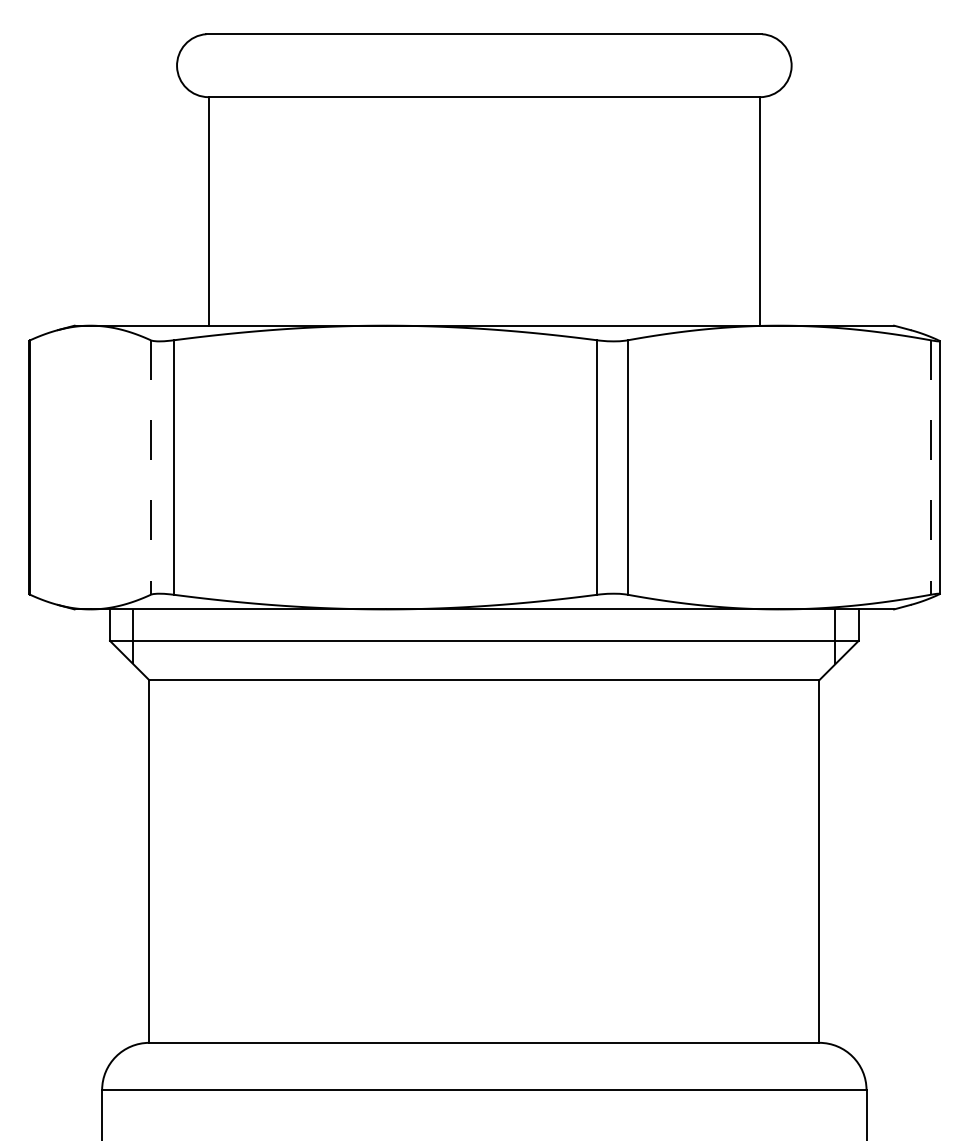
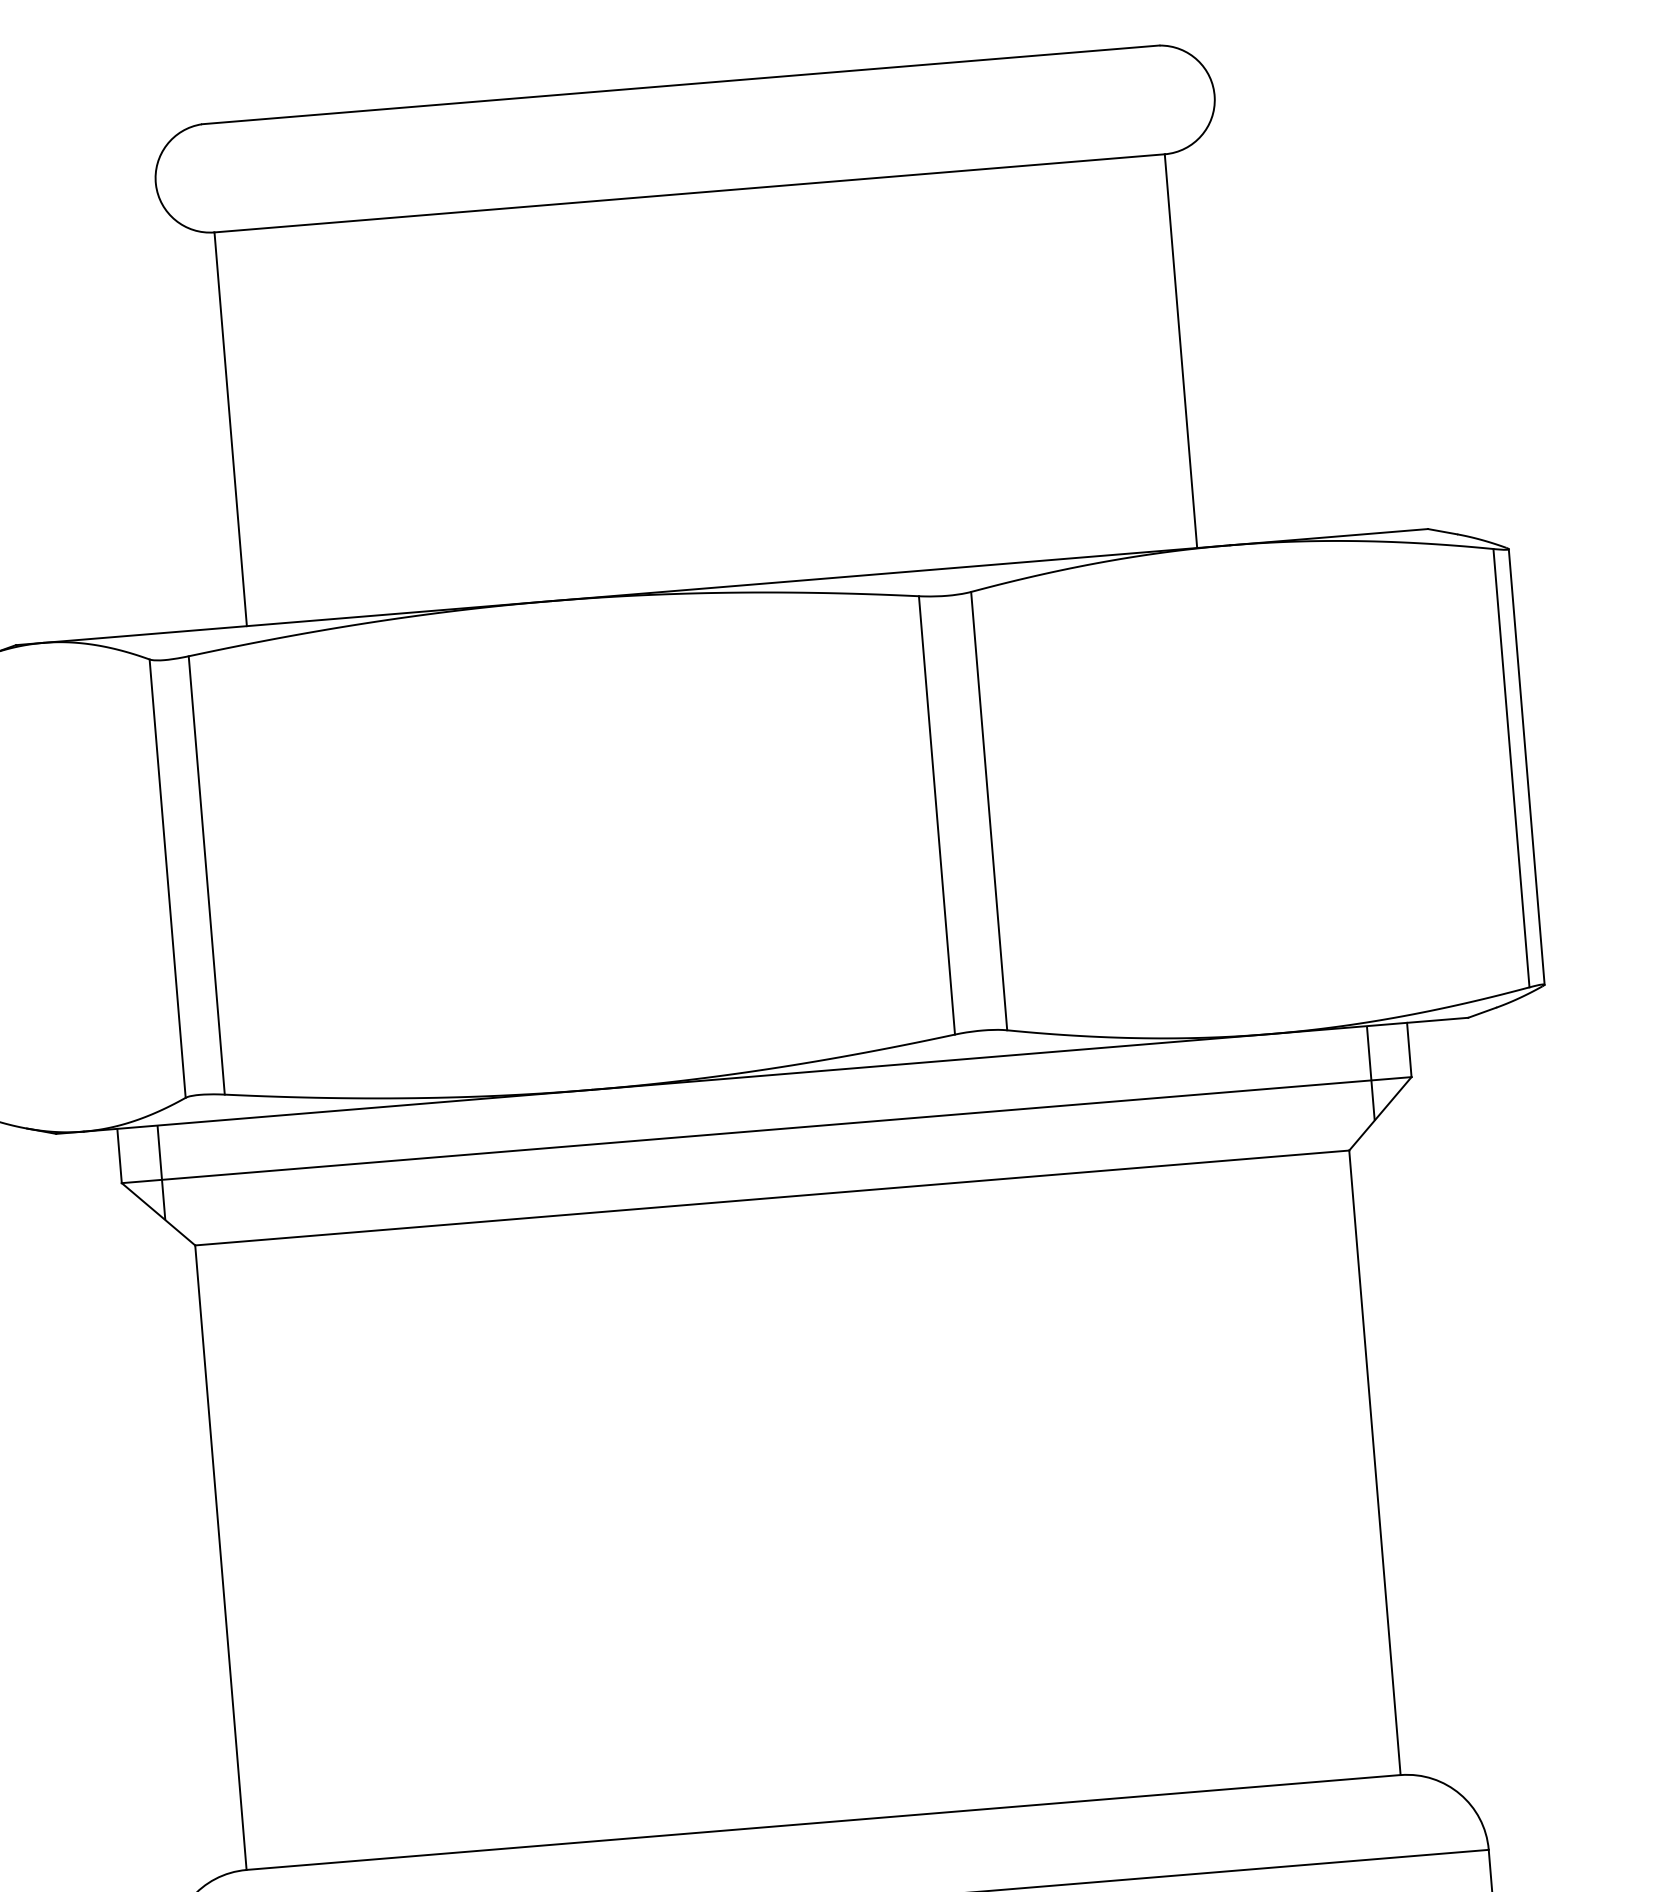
line: (150, 468) -> (167, 880), dashed -> solid
line: (930, 468) -> (1510, 769), dashed -> solid

